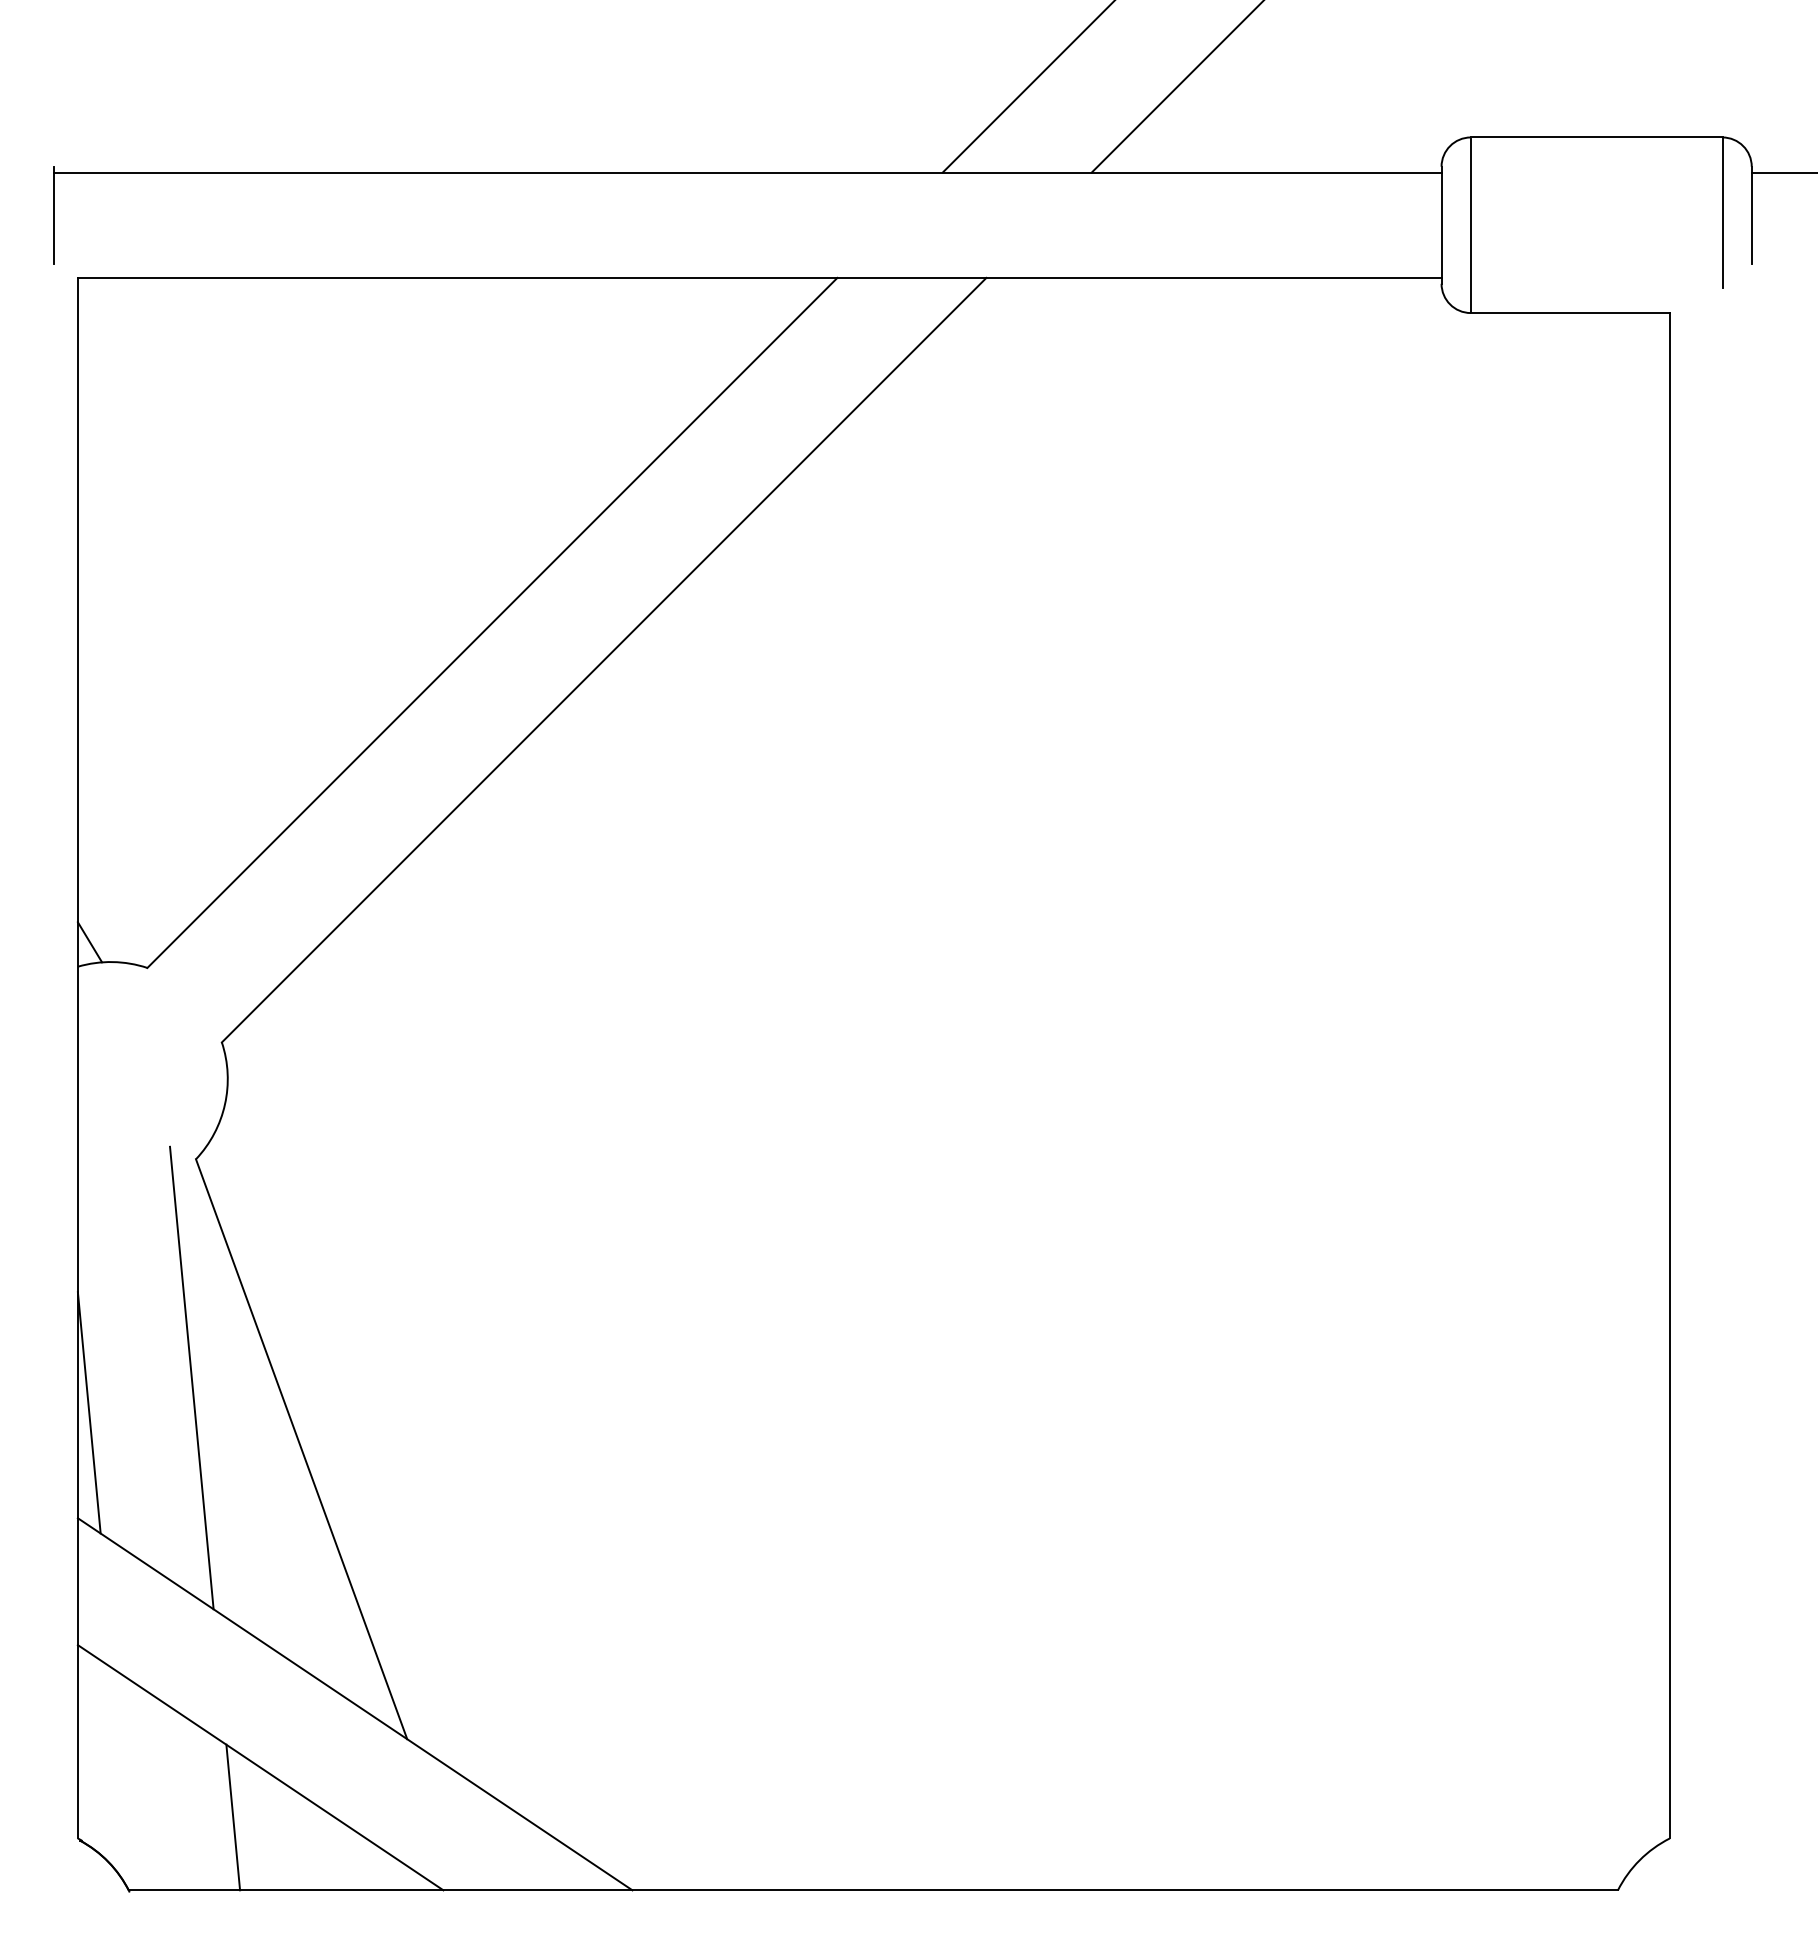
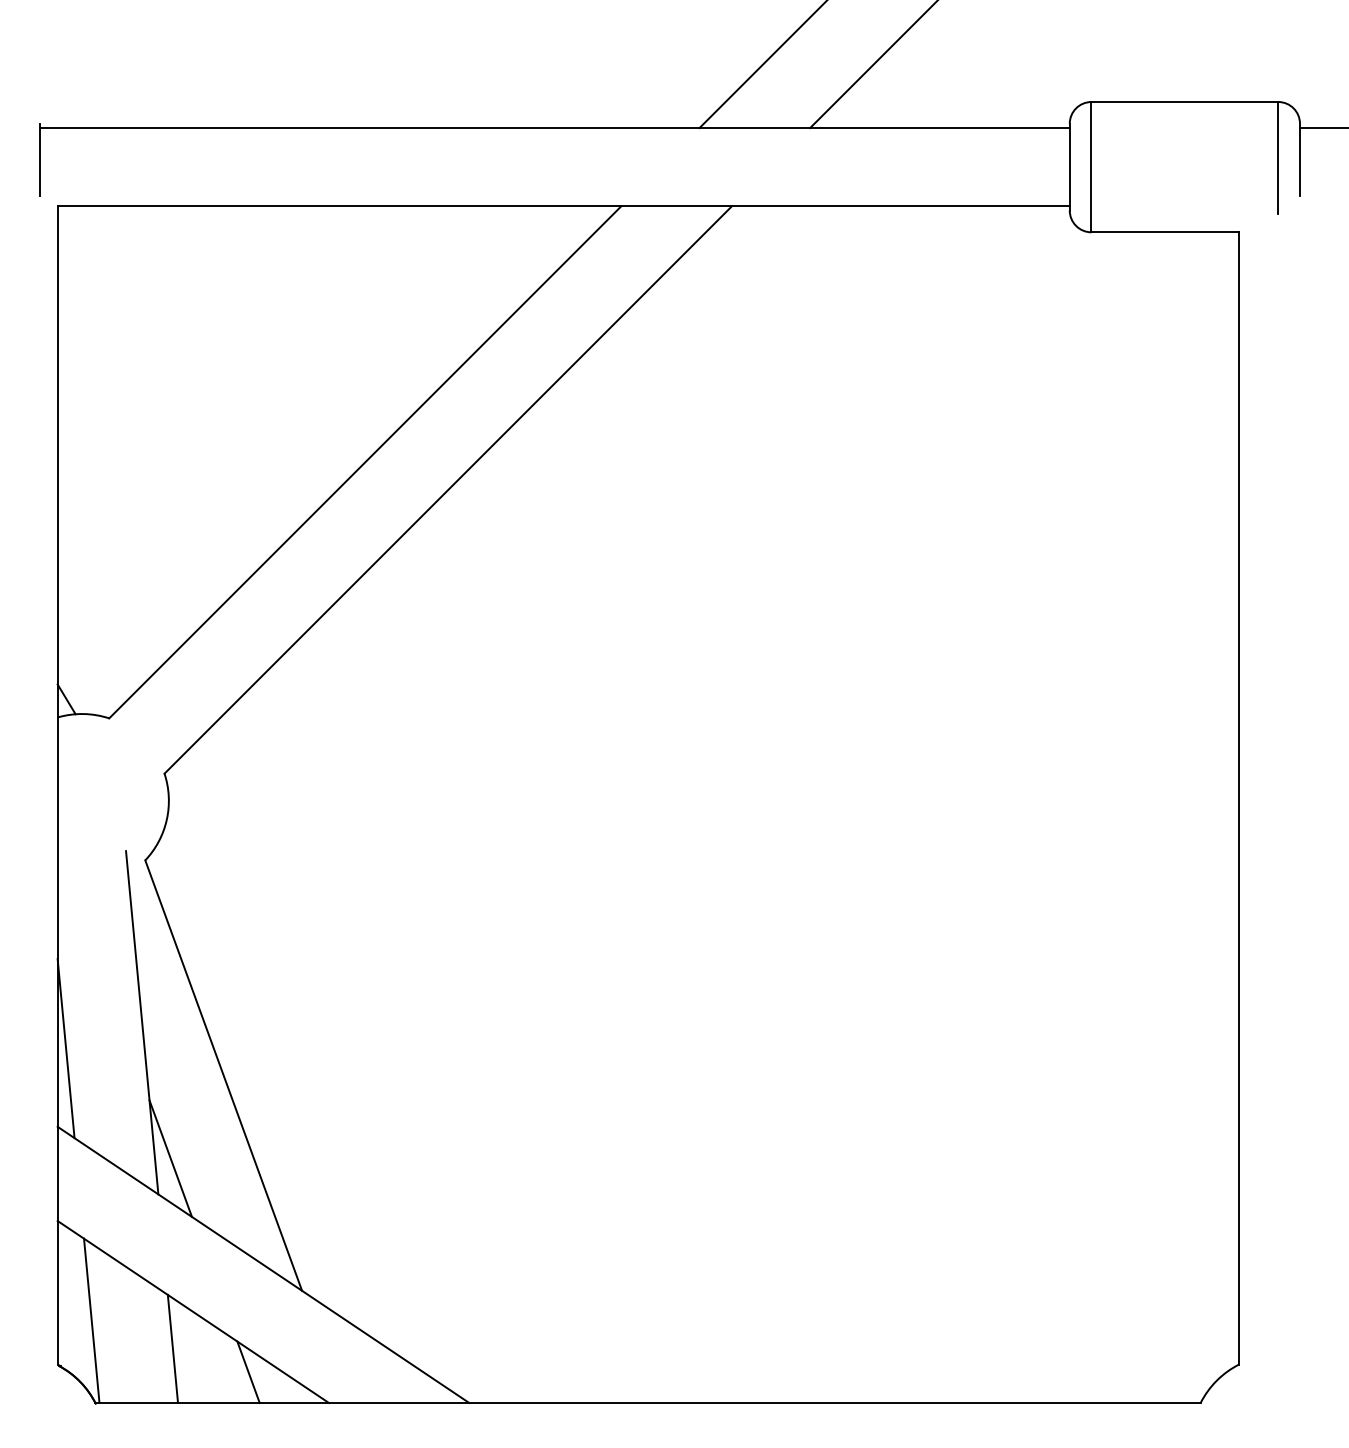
line: (229, 1560) -> (170, 1158), added
line: (123, 1779) -> (91, 1320), added
line: (335, 1848) -> (248, 1371), added

